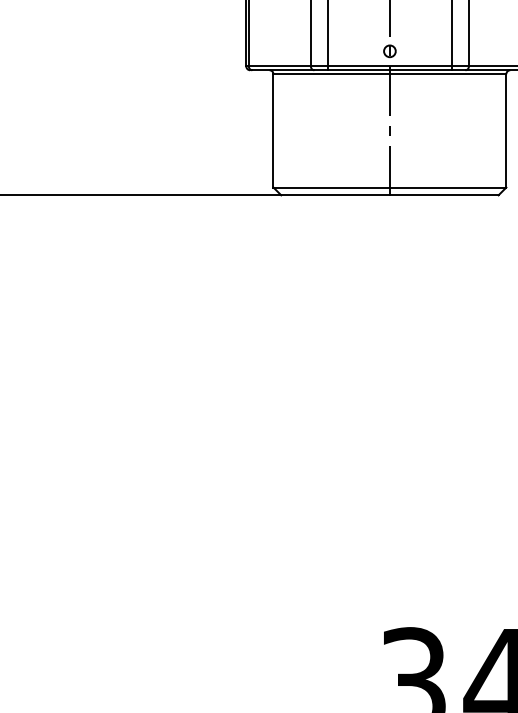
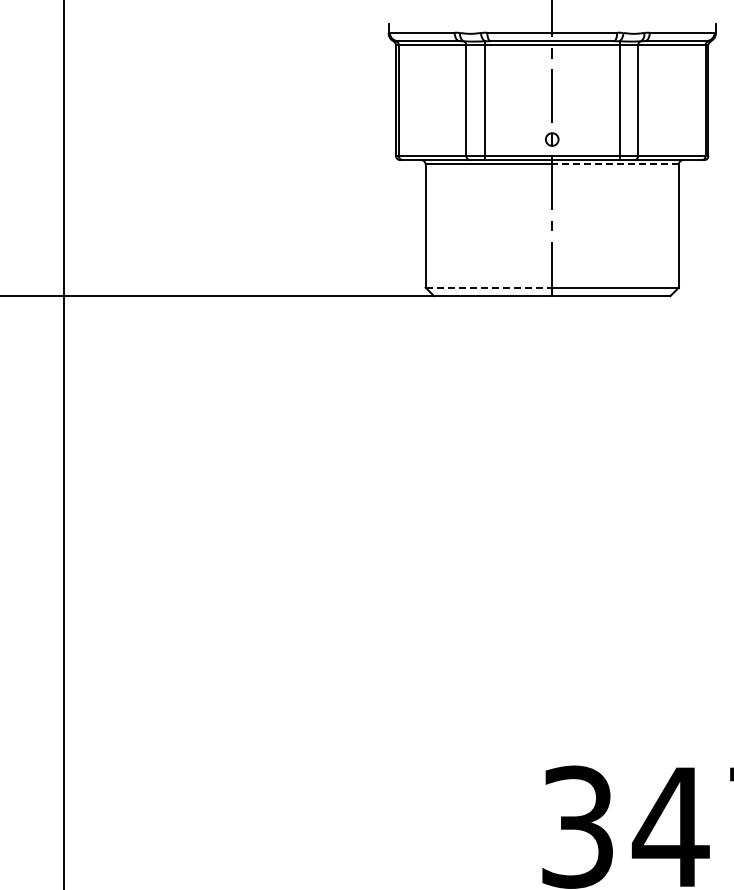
line: (448, 74) -> (615, 164), solid -> dashed
line: (332, 187) -> (489, 287), solid -> dashed

